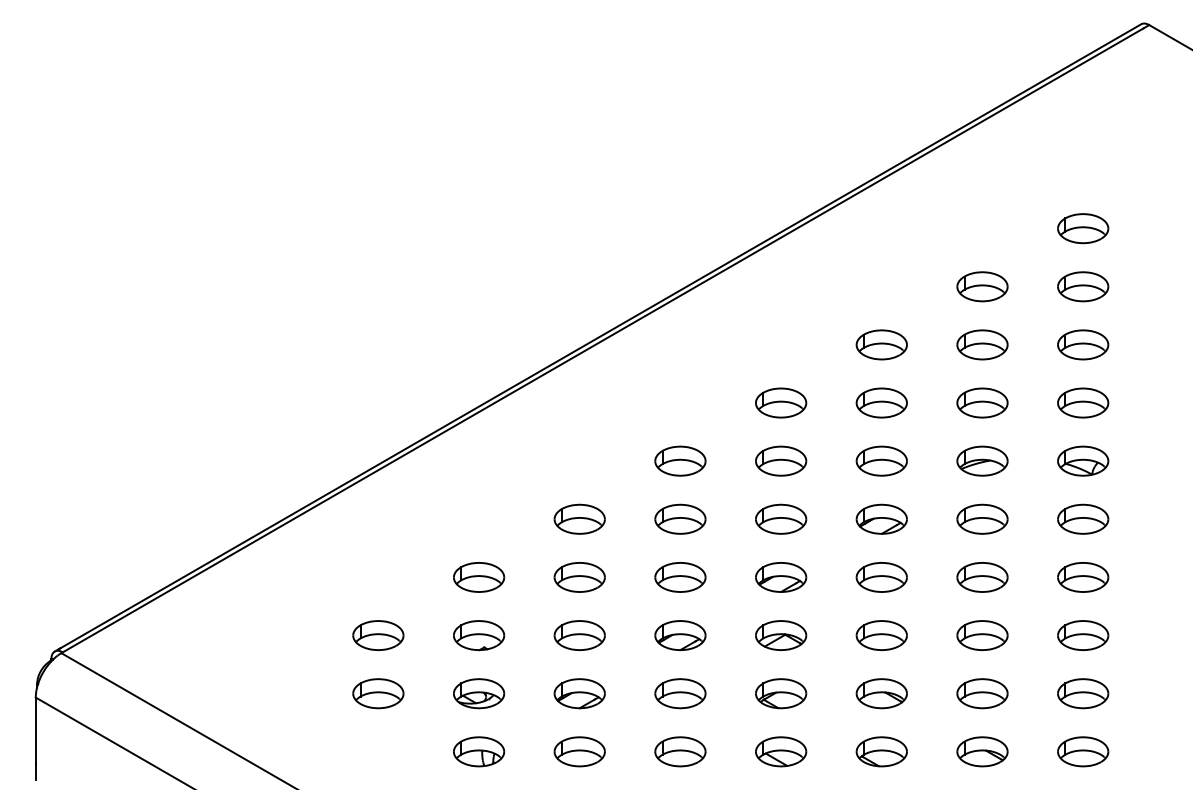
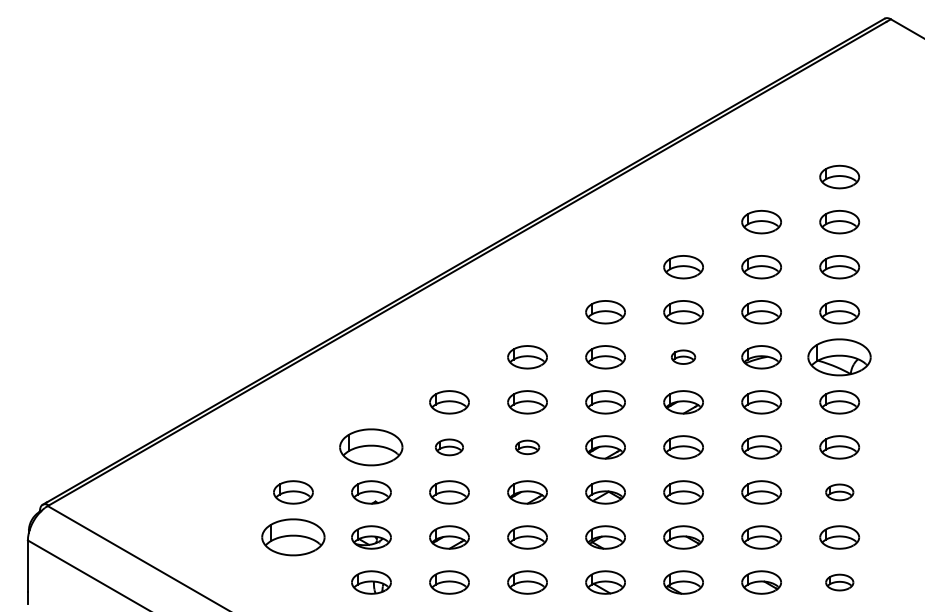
part: (881, 460) -> (683, 356), size x0.6
part: (1083, 460) -> (839, 356), size x1.6
part: (479, 577) -> (371, 447), size x1.6
part: (579, 577) -> (449, 447), size x0.7
part: (680, 577) -> (527, 447), size x0.6
part: (1083, 635) -> (839, 492), size x0.7
part: (378, 693) -> (293, 537), size x1.6
part: (1083, 751) -> (839, 582), size x0.7

